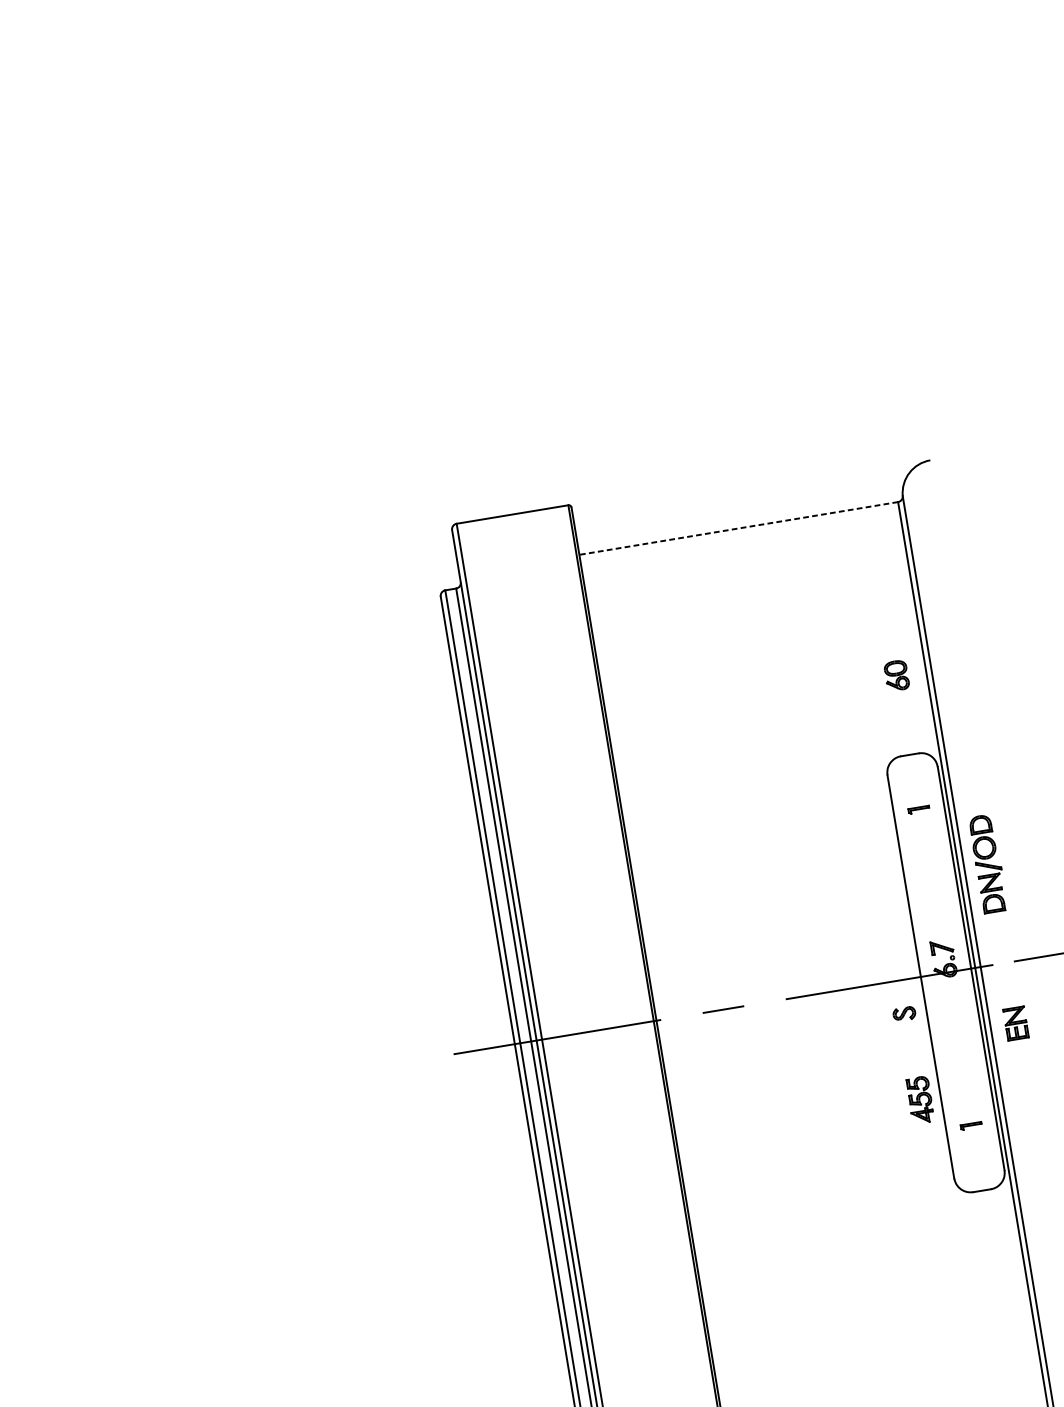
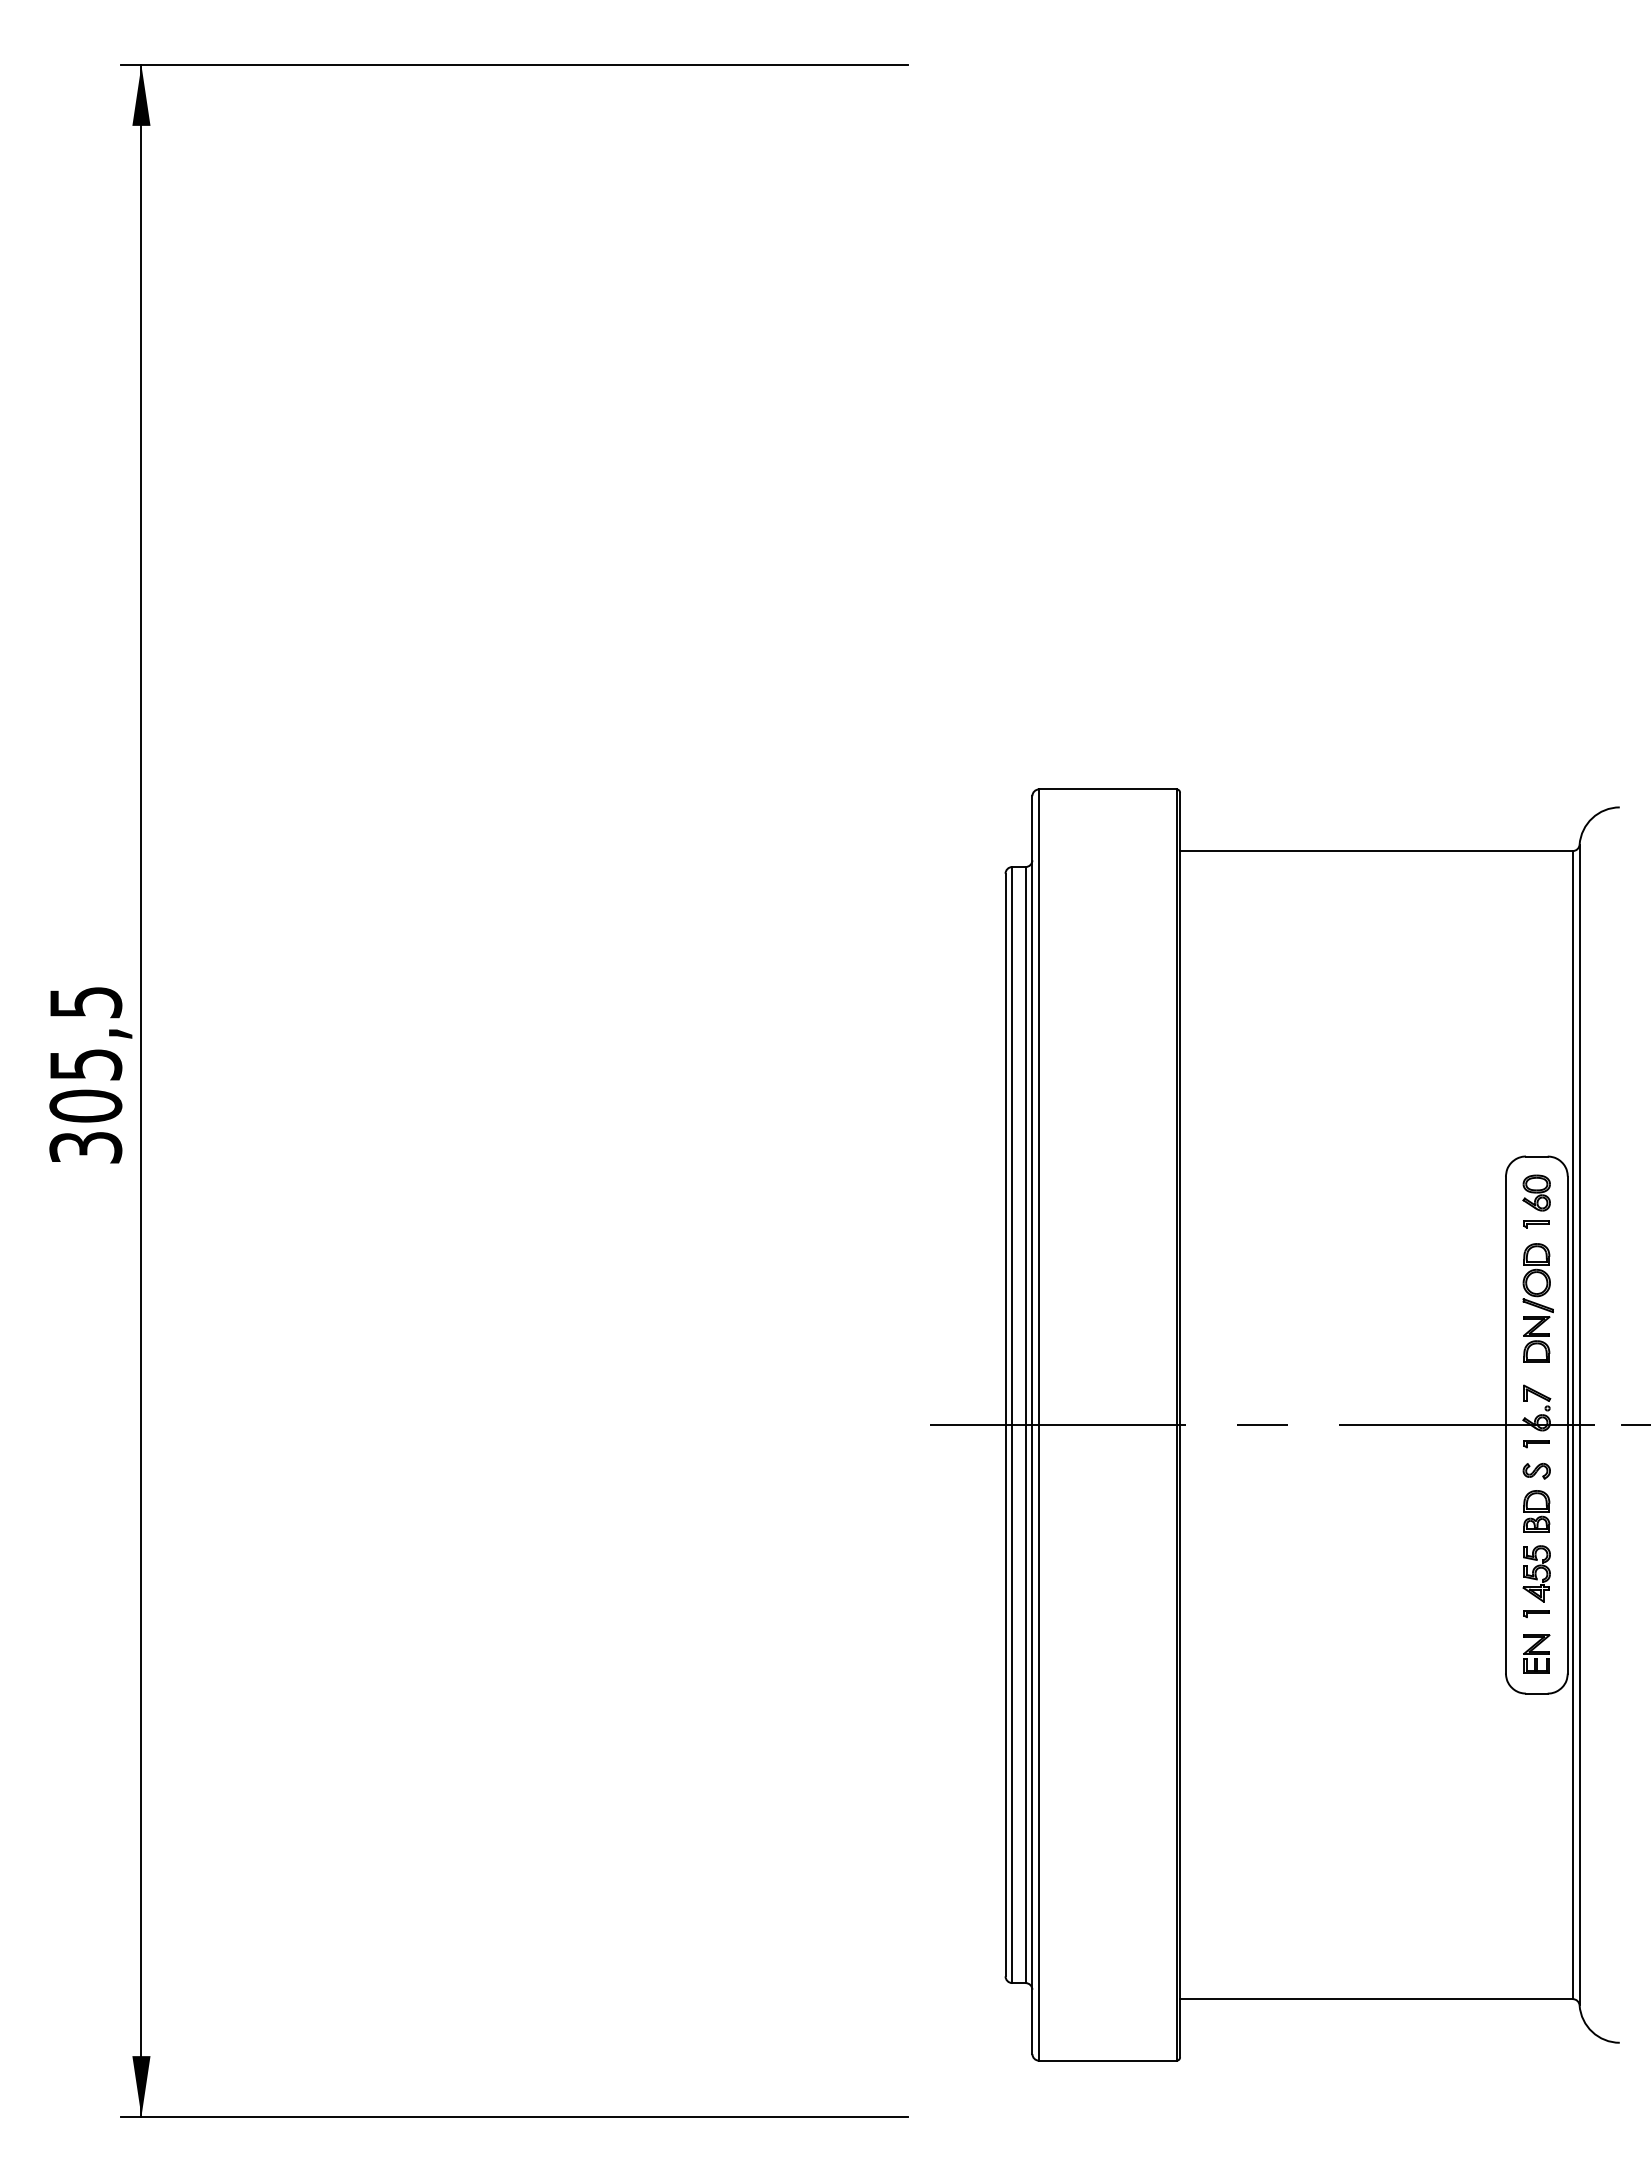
line: (738, 528) -> (1375, 851), dashed -> solid
part: (896, 675) -> (1536, 1192), moved
part: (987, 863) -> (1537, 1302), moved
part: (948, 988) -> (1536, 1444), added
part: (904, 1013) -> (1536, 1470), moved
part: (1015, 1023) -> (1536, 1653), moved
part: (957, 1042) -> (1536, 1511), added
part: (920, 1099) -> (1536, 1573), moved

